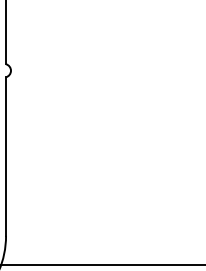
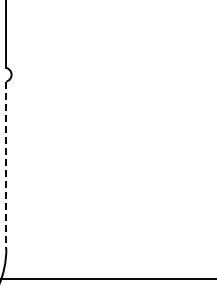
line: (6, 156) -> (6, 165), solid -> dashed

